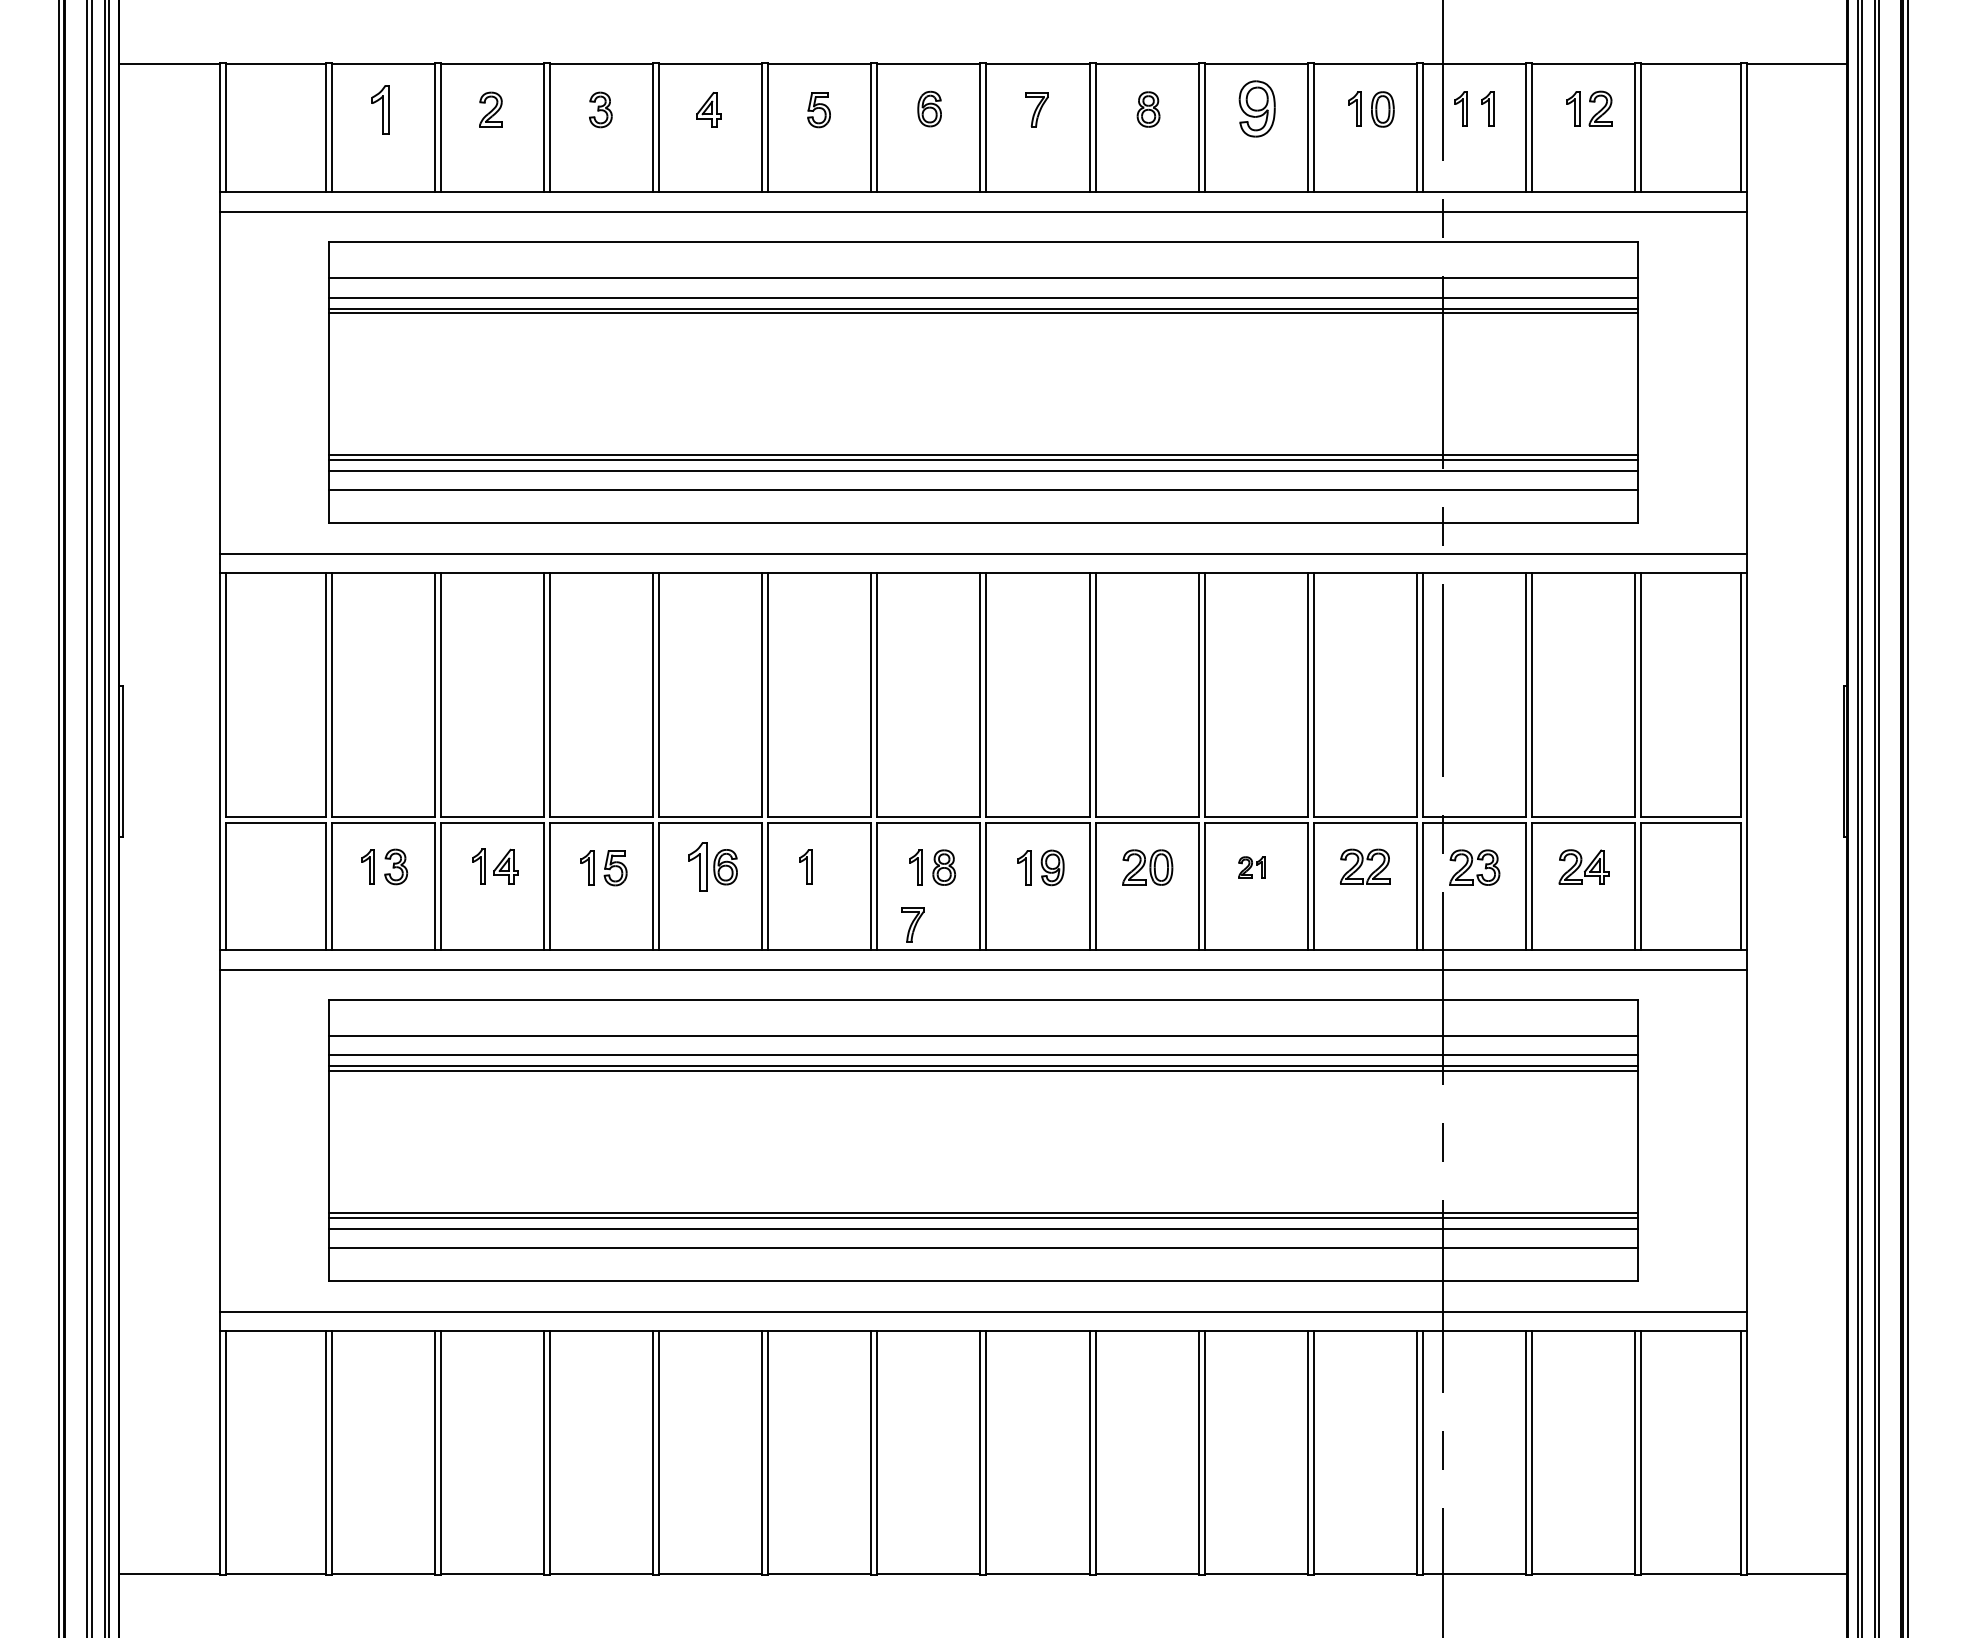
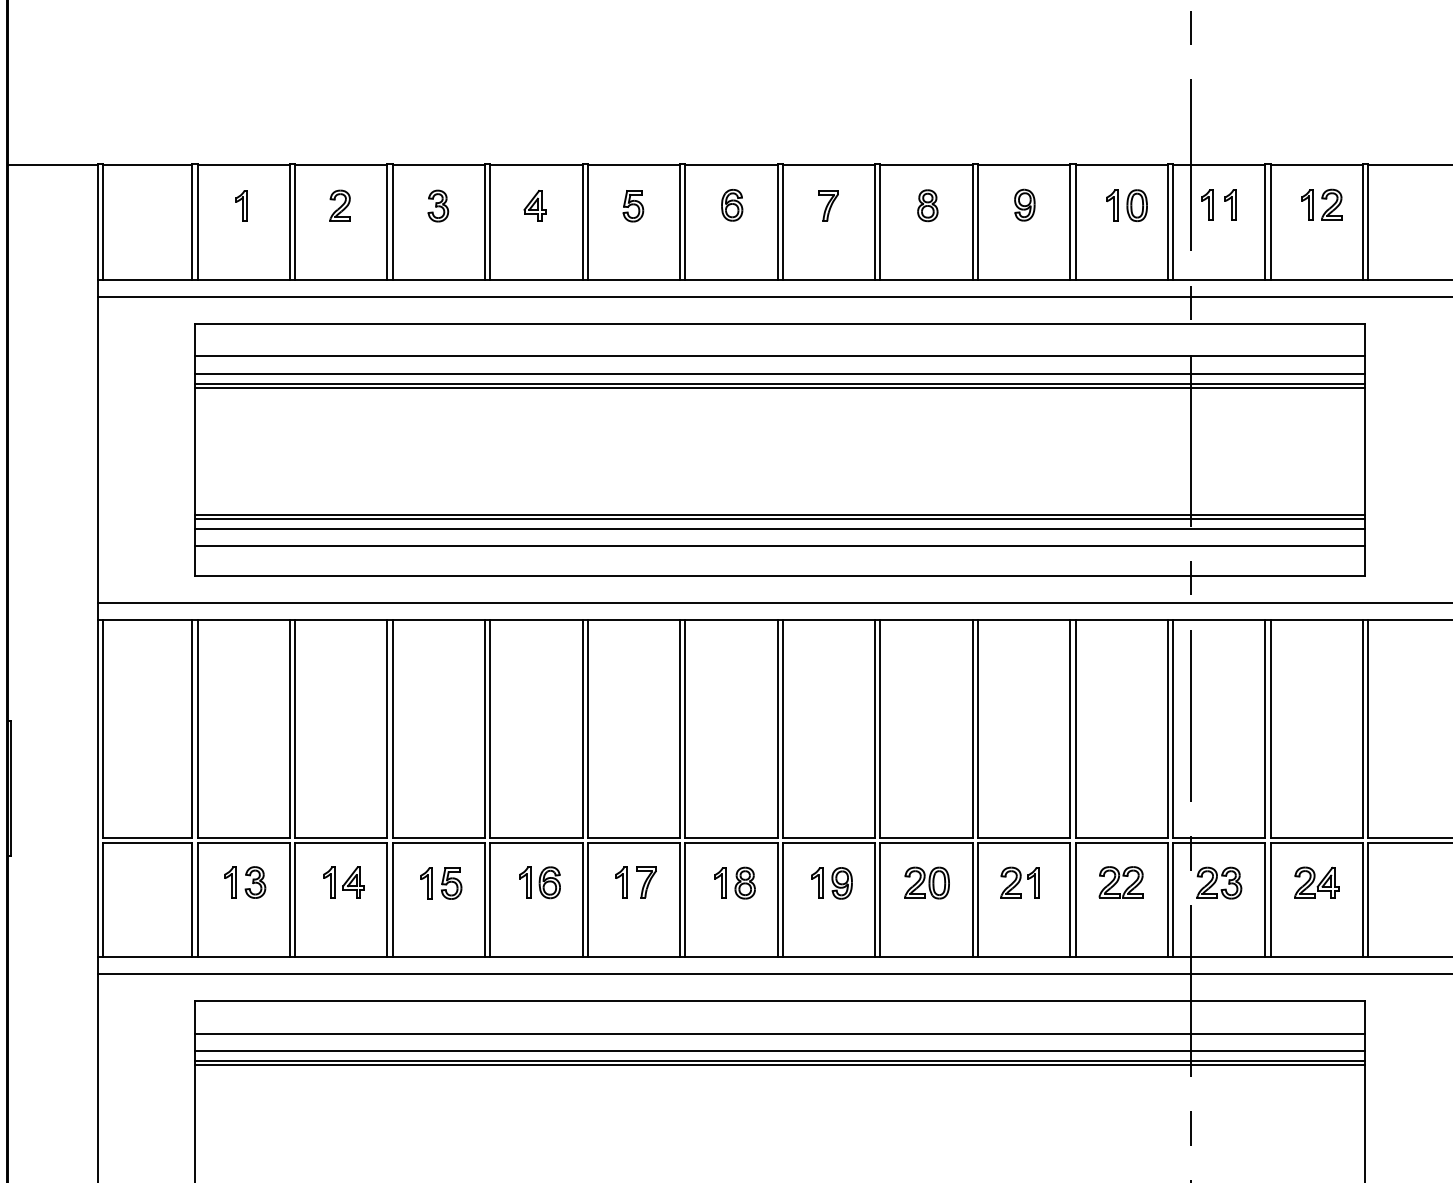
part: (1256, 108) -> (1024, 204), size x0.62
part: (380, 109) -> (241, 205), size x0.71
part: (697, 866) -> (524, 882), size x0.71
part: (1251, 867) -> (1019, 883), size x1.67
part: (912, 924) -> (646, 882), moved

